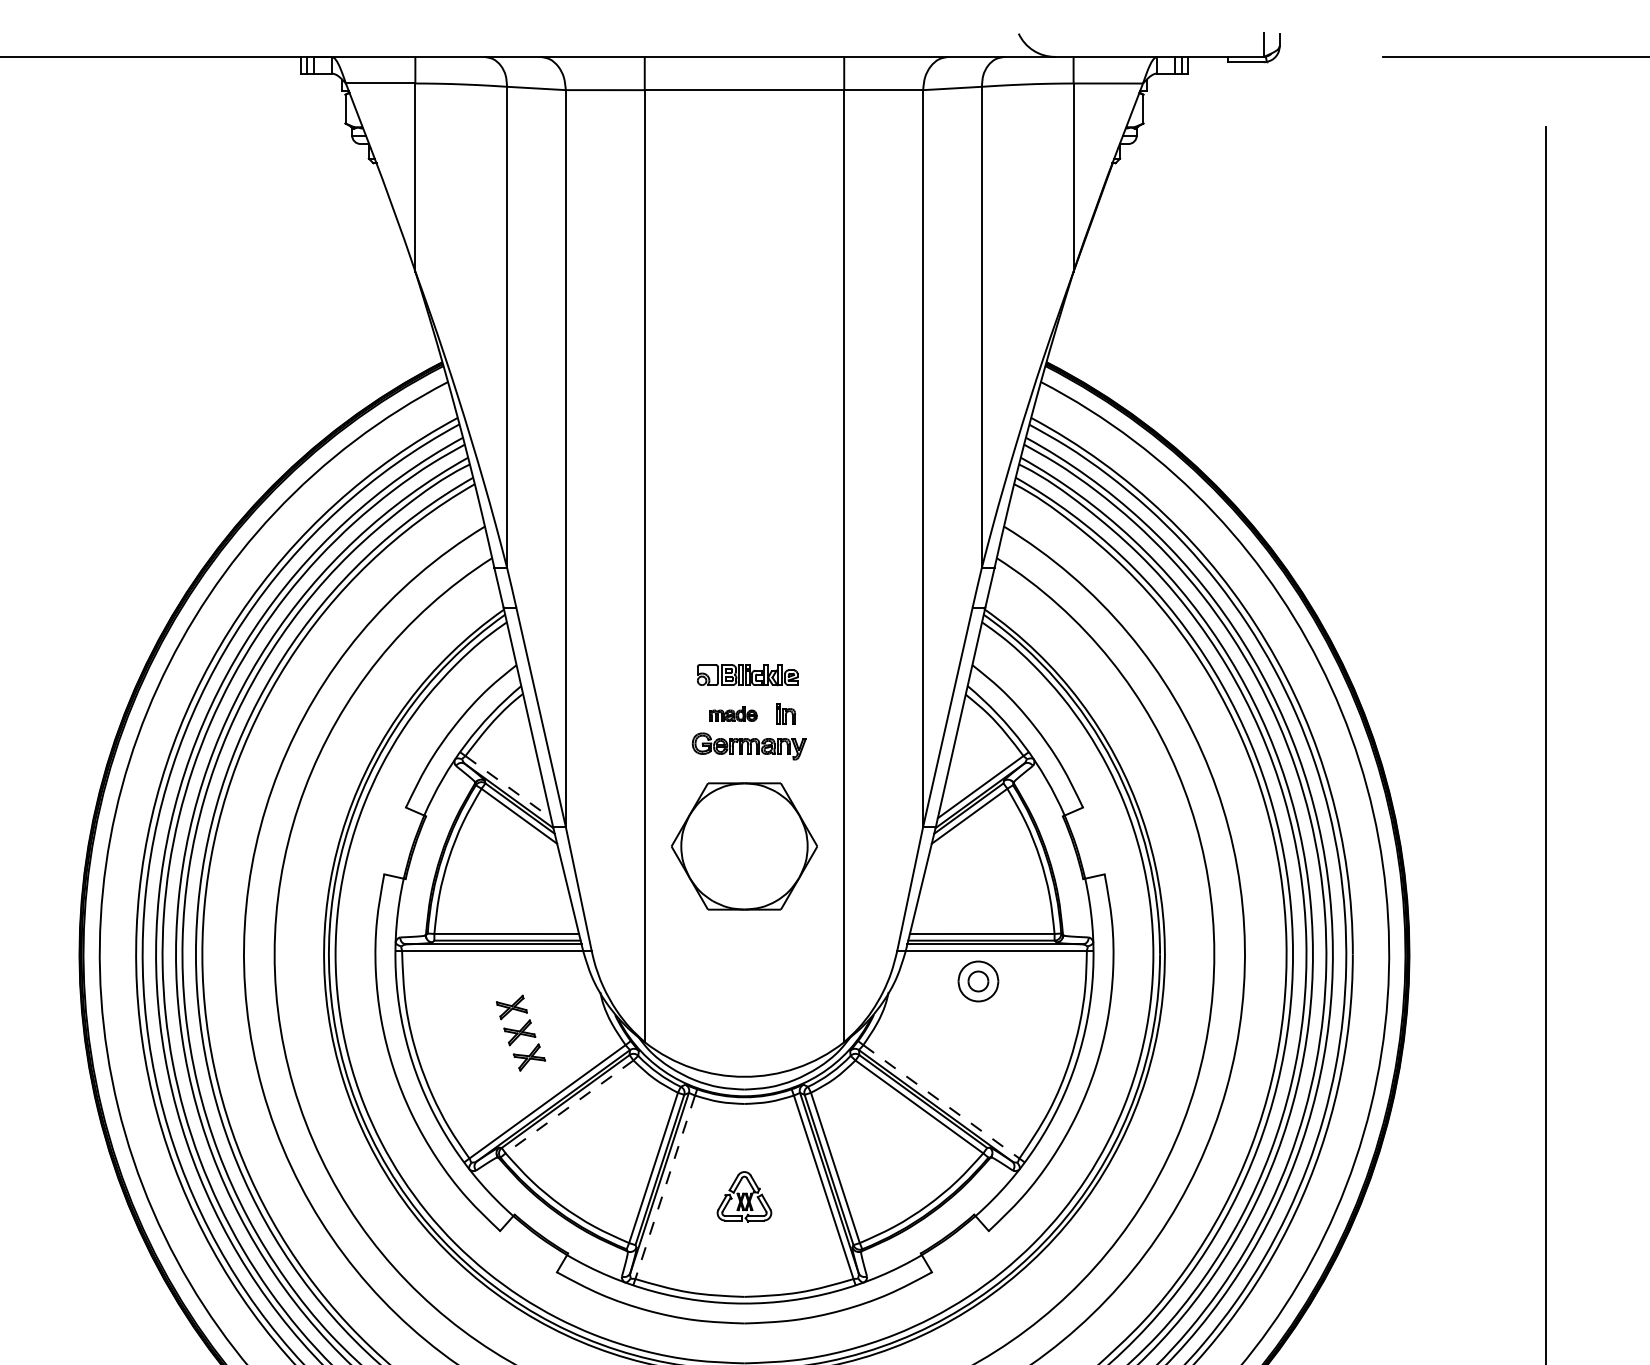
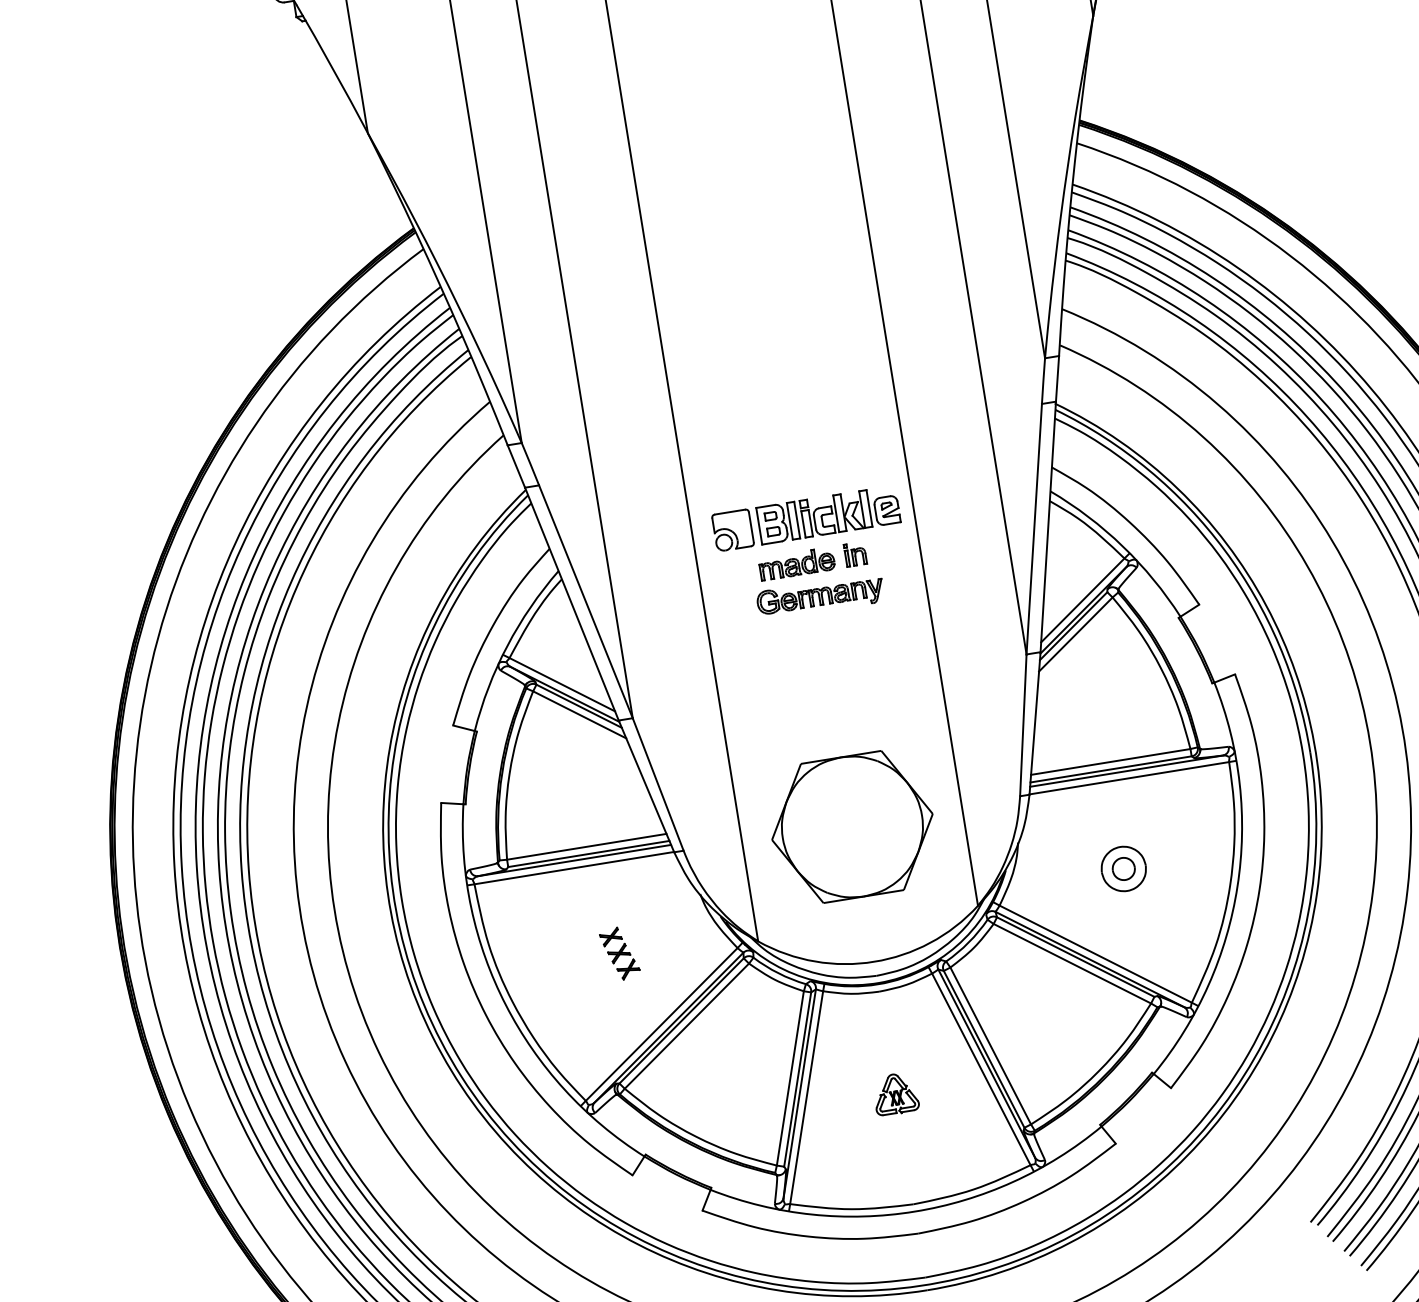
part: (747, 674) -> (805, 517), size x1.67
part: (733, 713) -> (797, 563), size x1.43
line: (508, 787) -> (562, 685), dashed -> solid
part: (744, 846) -> (852, 826), moved
part: (978, 981) -> (1123, 868), moved
part: (520, 1033) -> (619, 954), size x0.62
line: (941, 1102) -> (1095, 954), dashed -> solid
line: (569, 1106) -> (686, 1025), dashed -> solid
line: (665, 1187) -> (806, 1097), dashed -> solid
part: (744, 1196) -> (895, 1093), size x0.71

